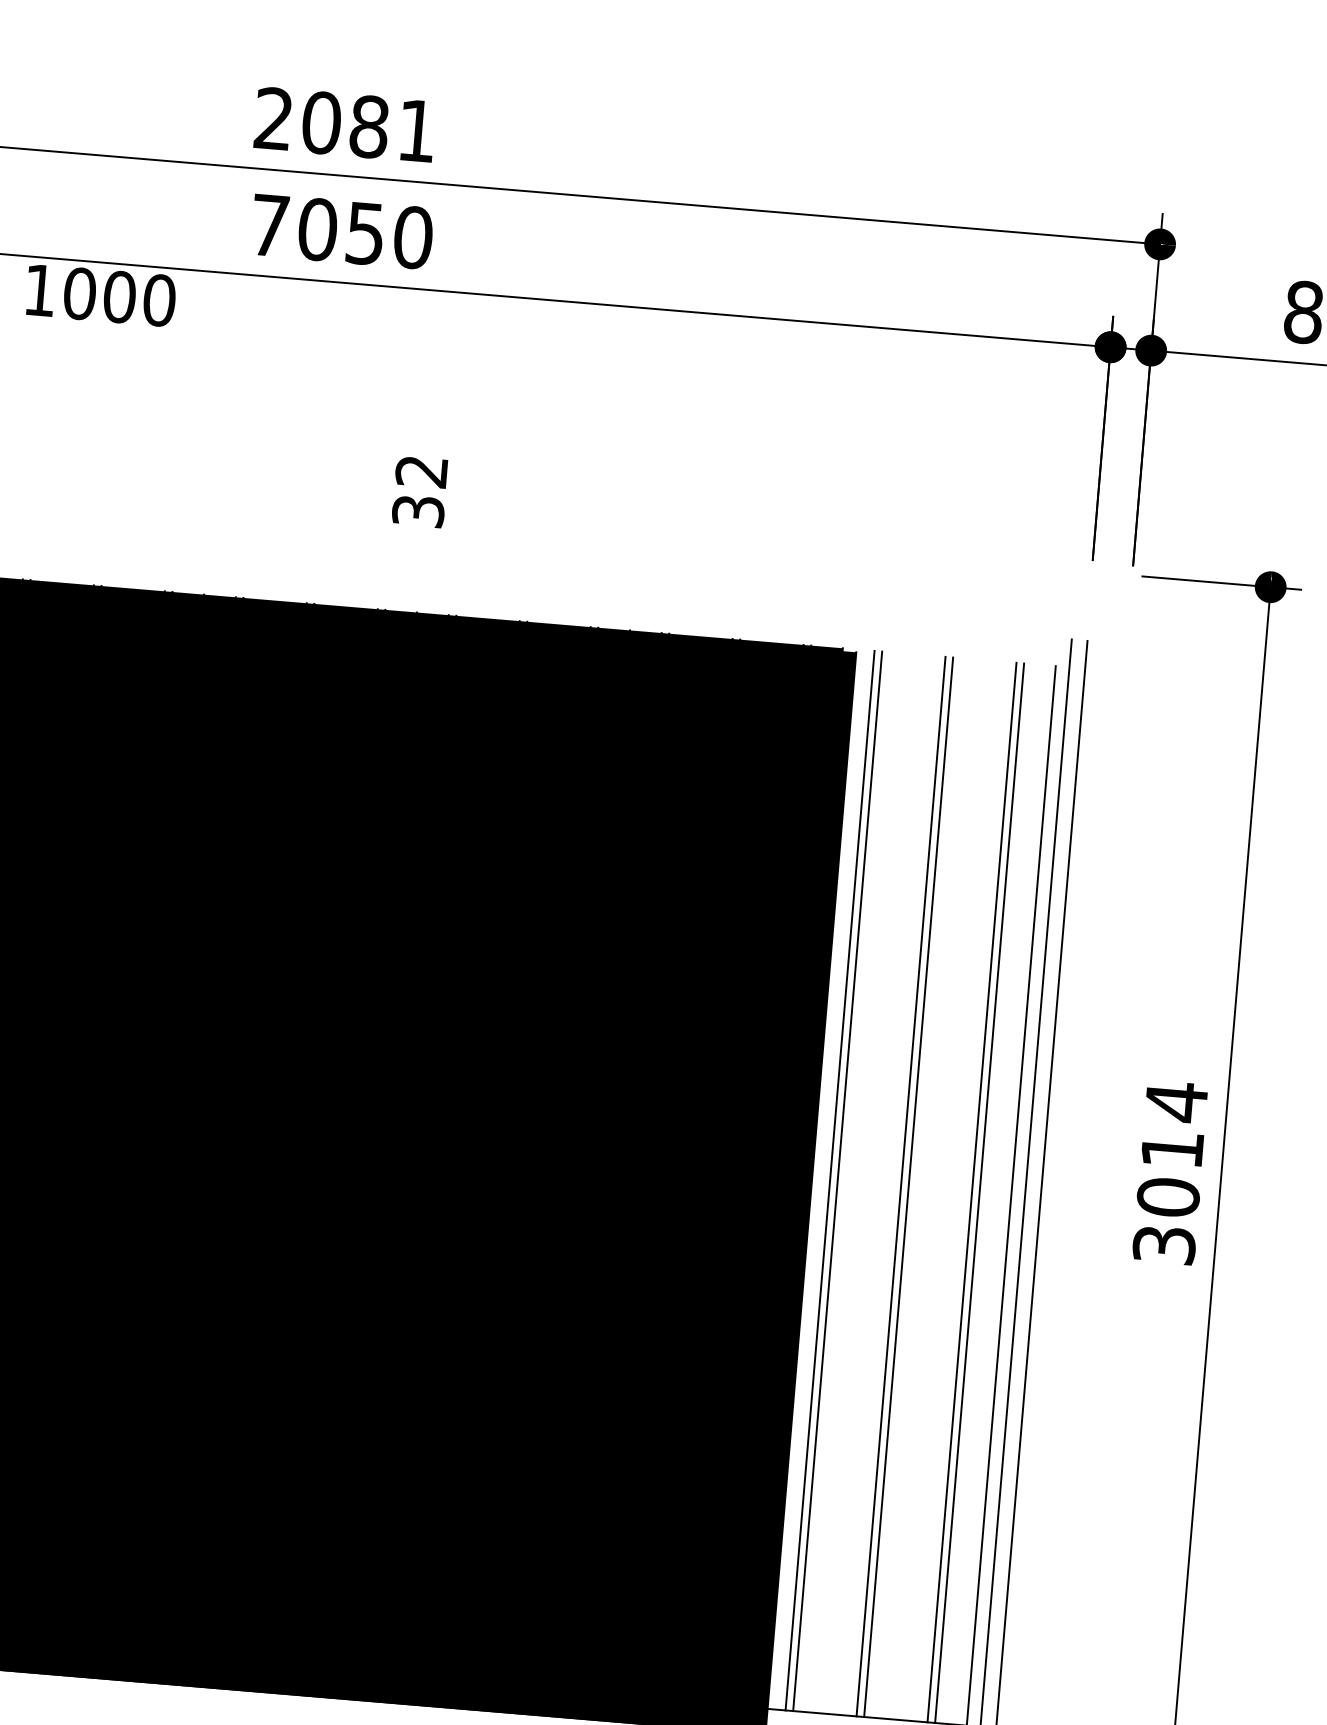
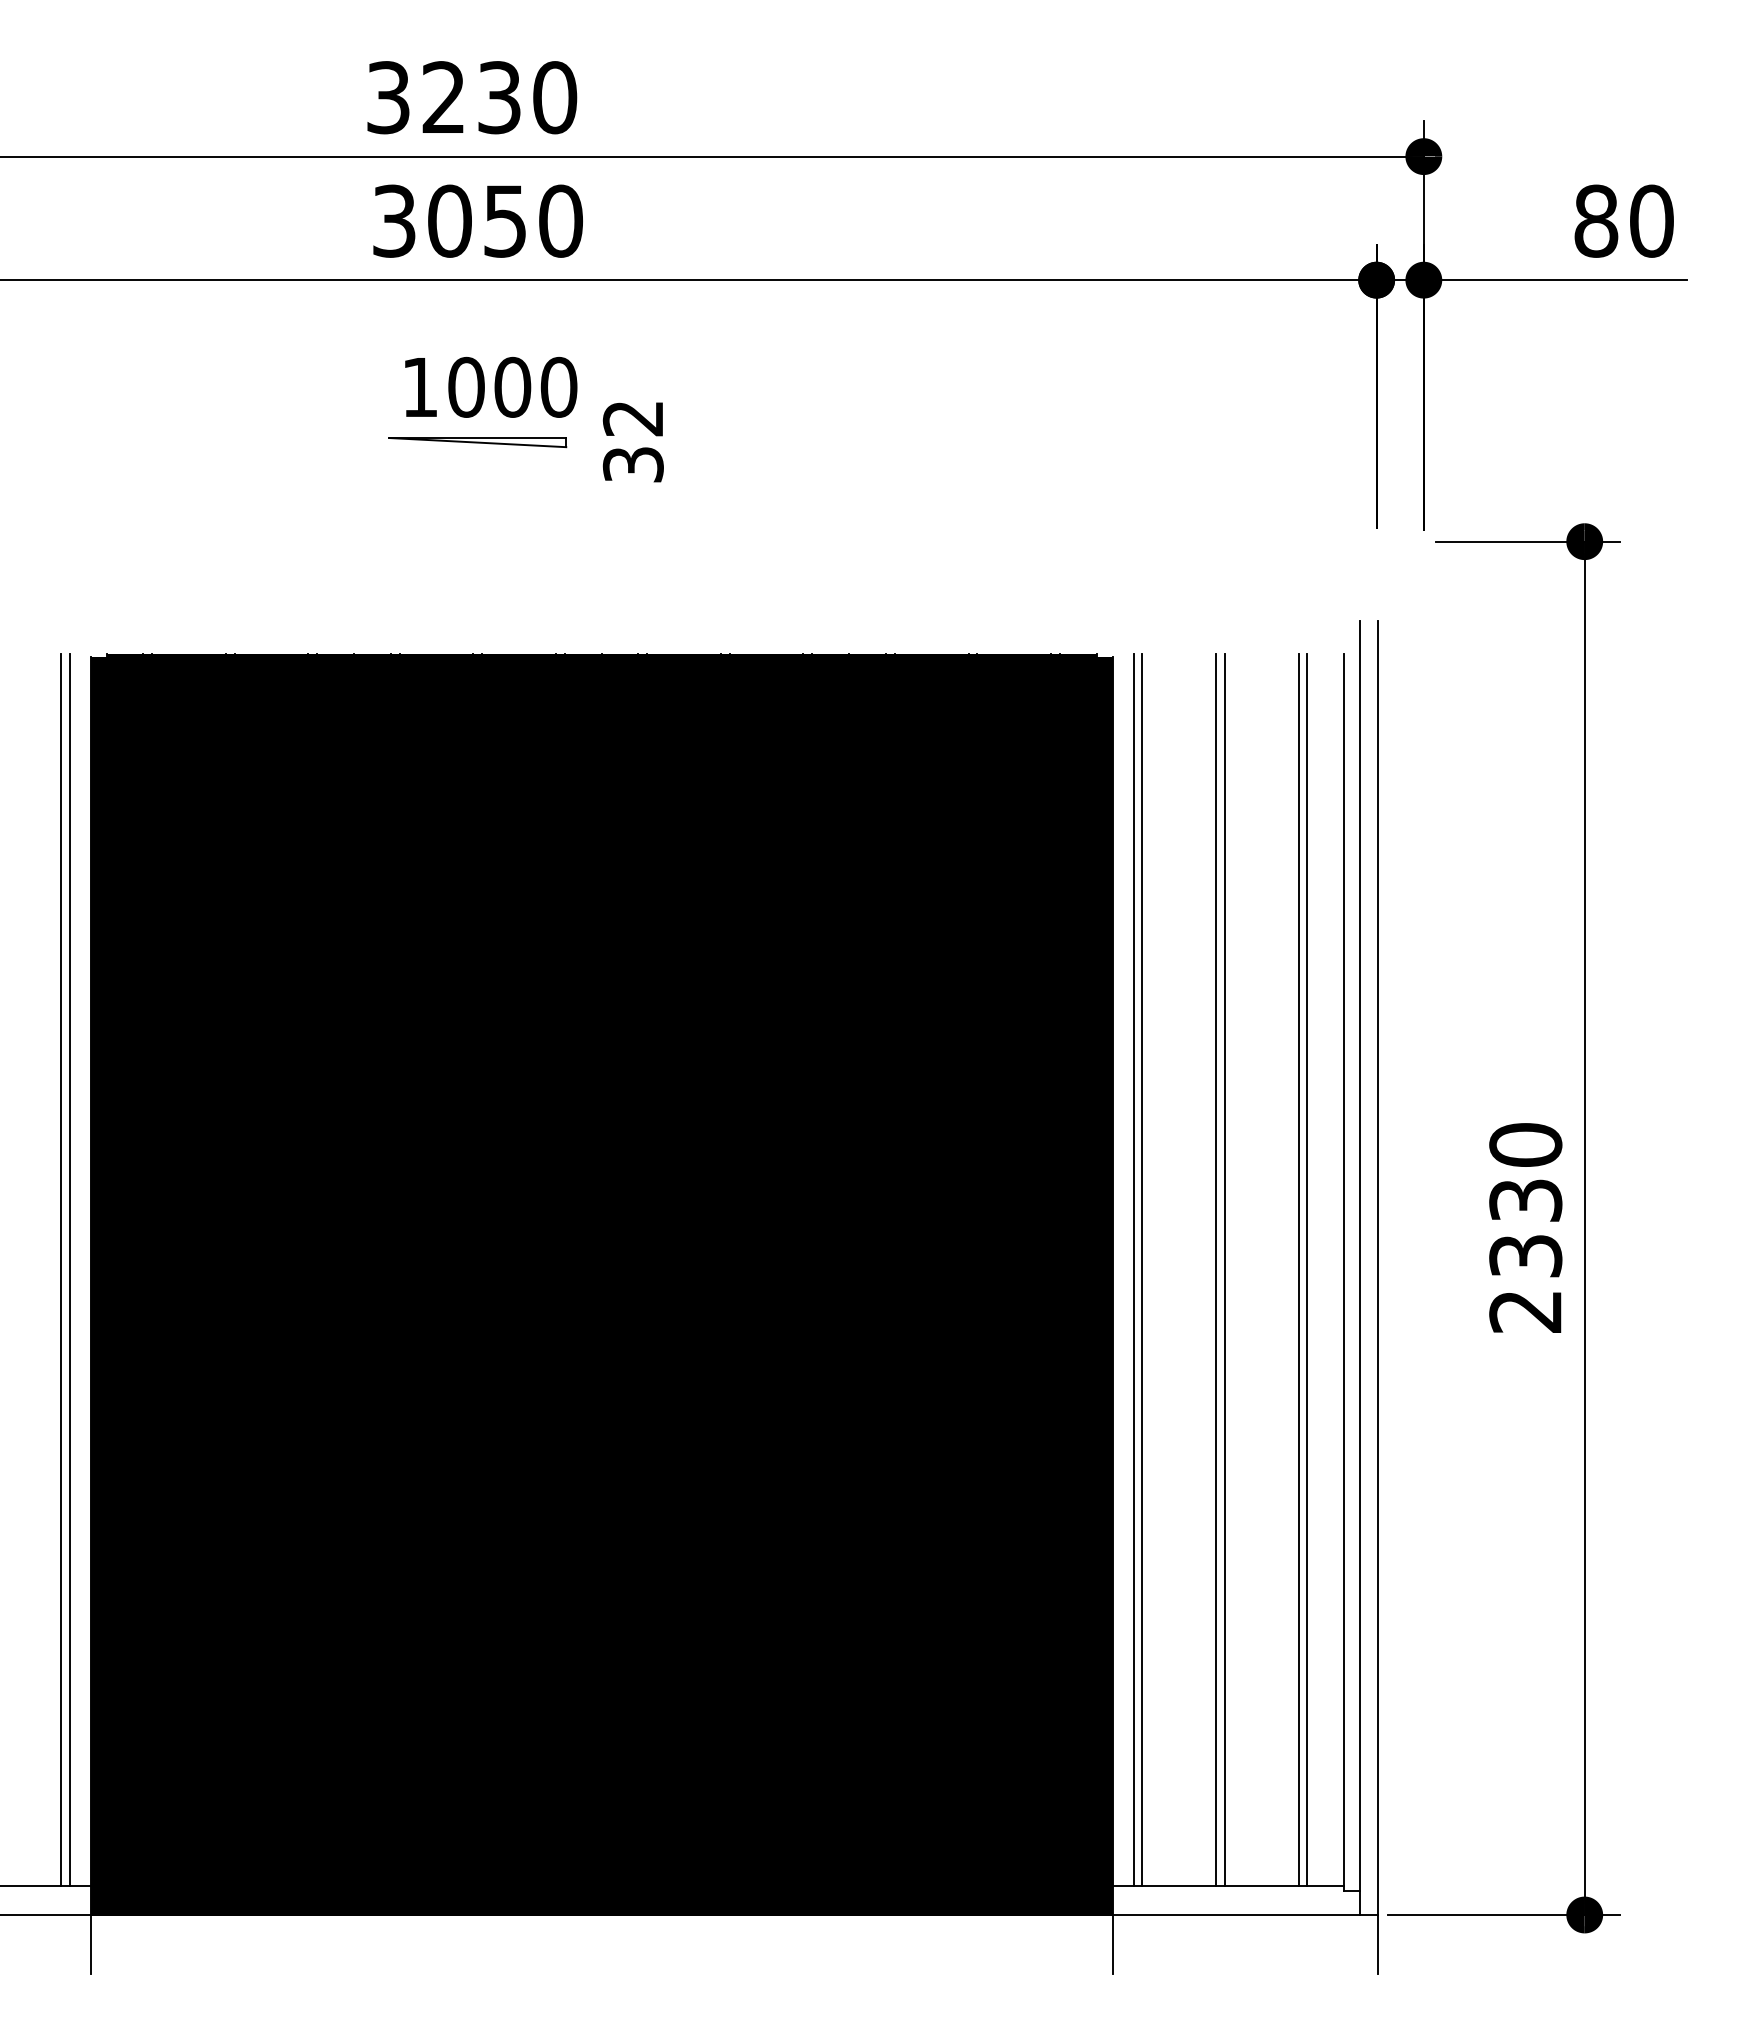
text: (346, 124) -> (472, 97), 2081 -> 3230
text: (270, 224) -> (394, 220), 7050 -> 3050
text: (101, 294) -> (491, 386), moved
part: (325, 421) -> (477, 442), added
text: (419, 492) -> (632, 442), moved
text: (1170, 1172) -> (1525, 1227), 3014 -> 2330

